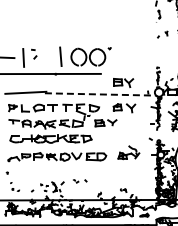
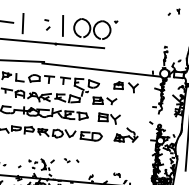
part: (34, 53) -> (47, 24), moved
part: (123, 82) -> (109, 118), moved
line: (100, 94) -> (101, 70), dashed -> solid

